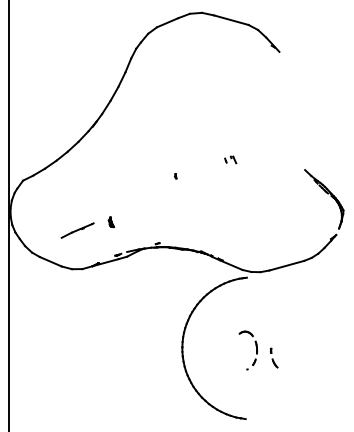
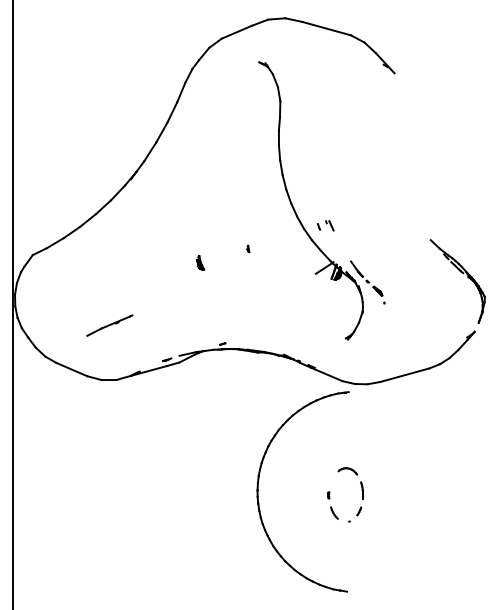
part: (209, 150) -> (296, 212), added
part: (111, 222) -> (200, 262), moved
part: (273, 358) -> (332, 505), moved

